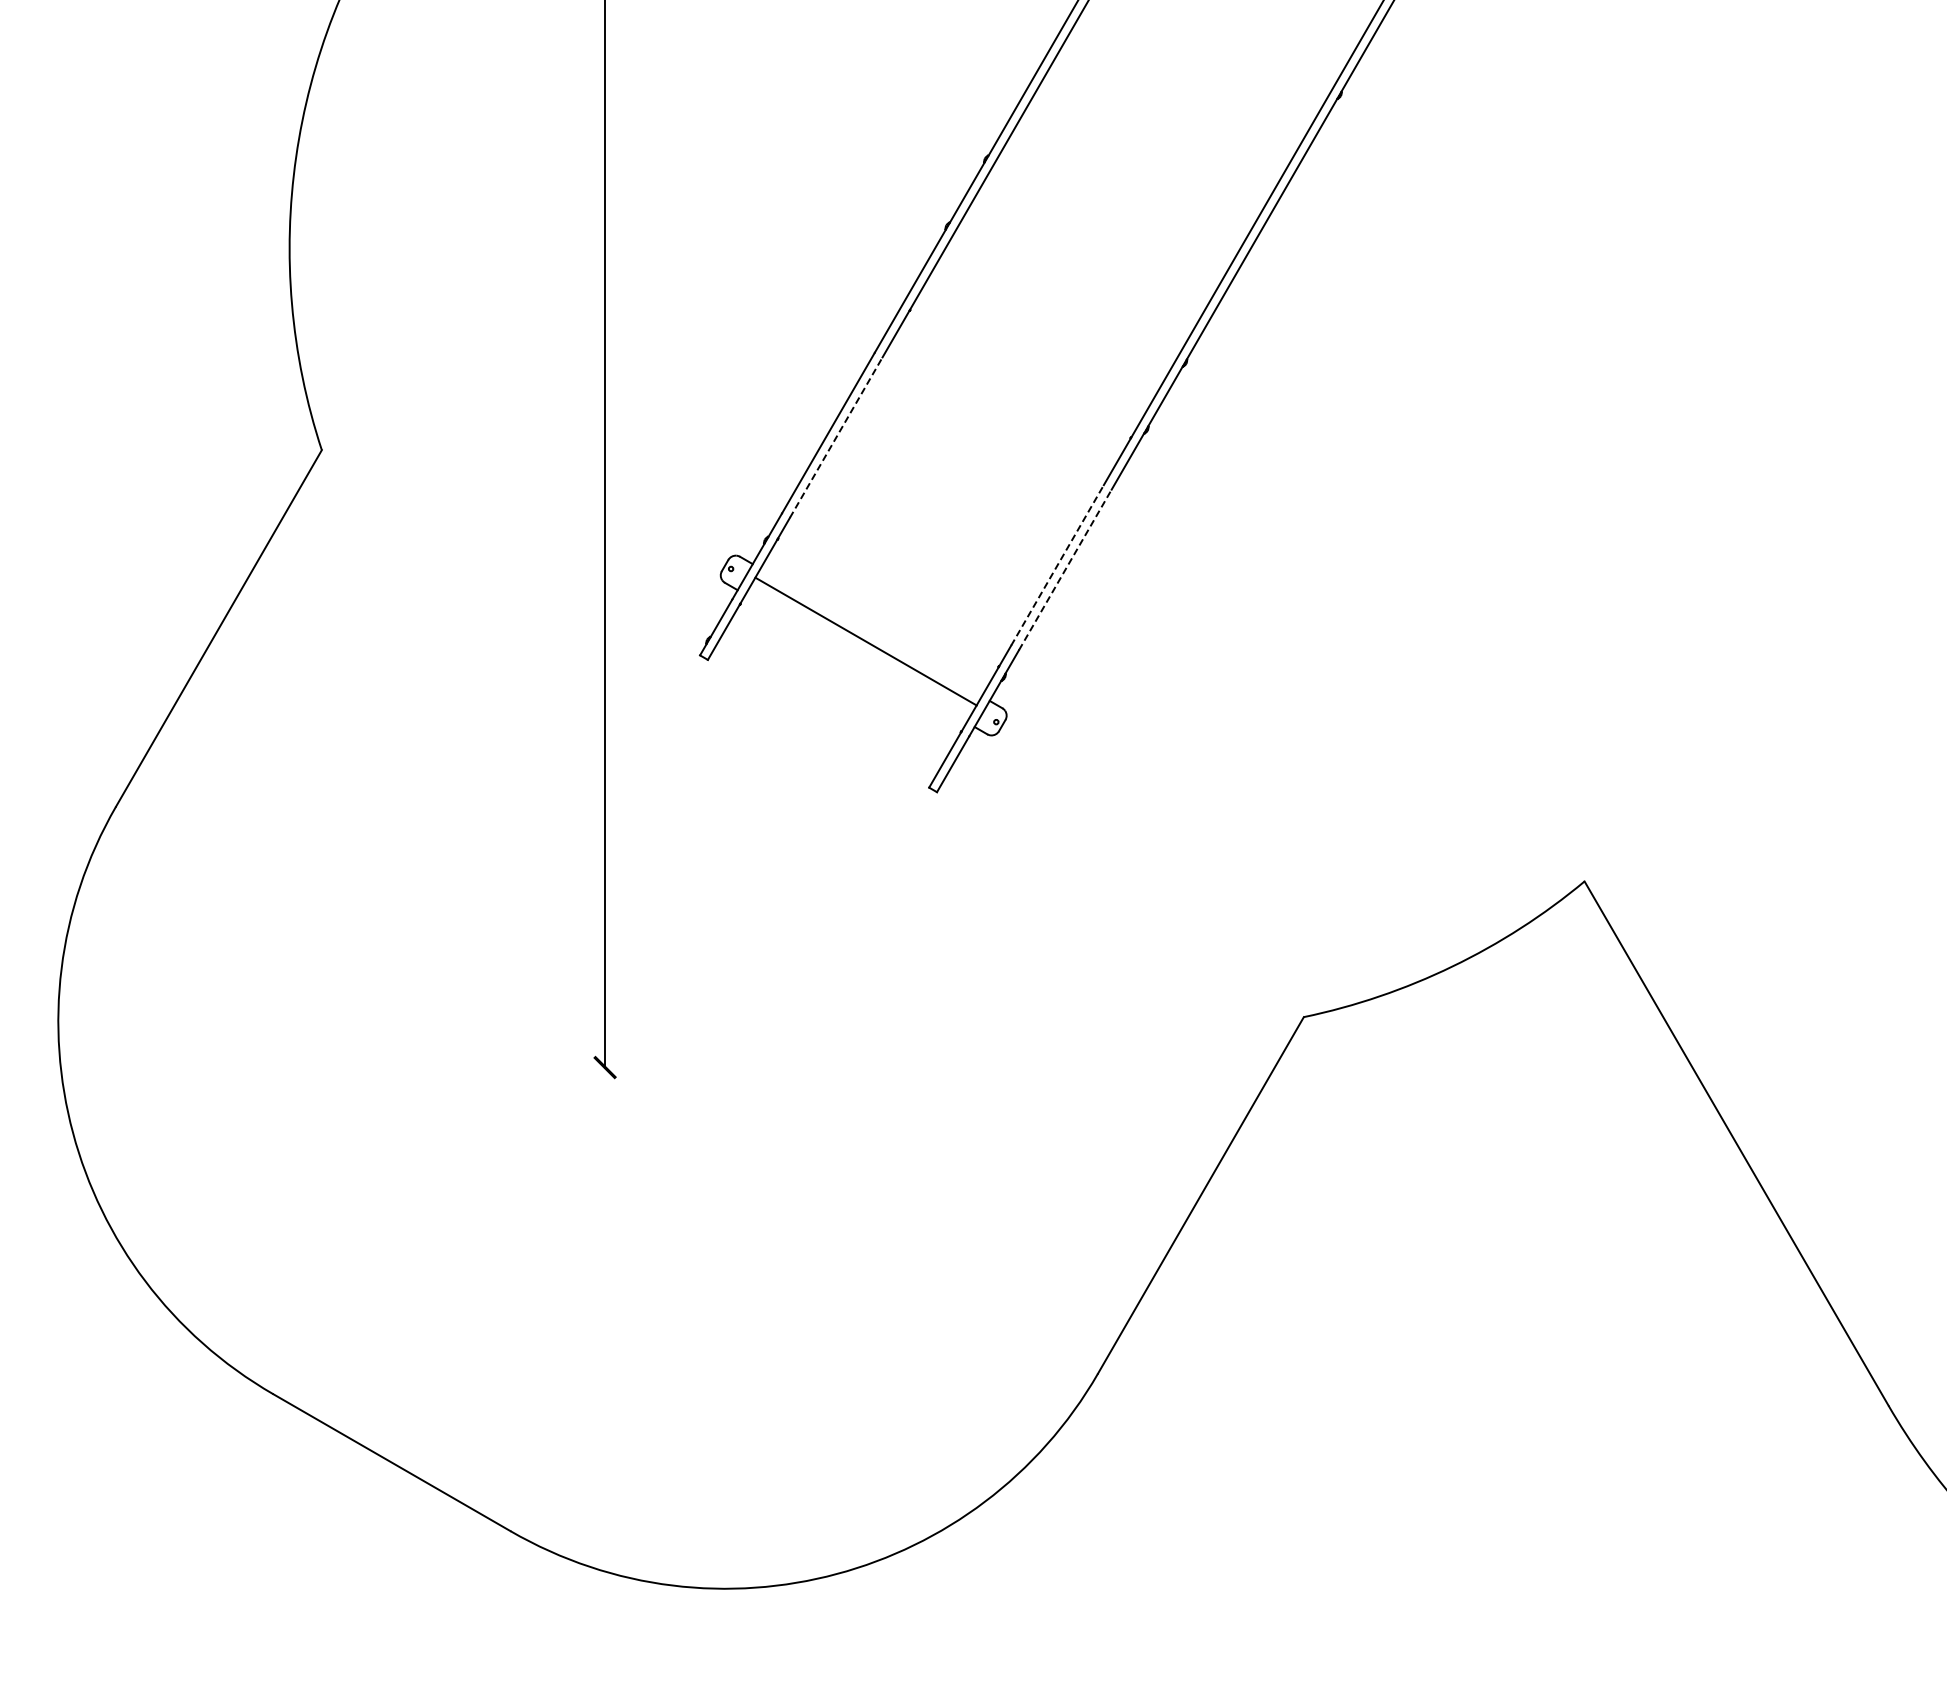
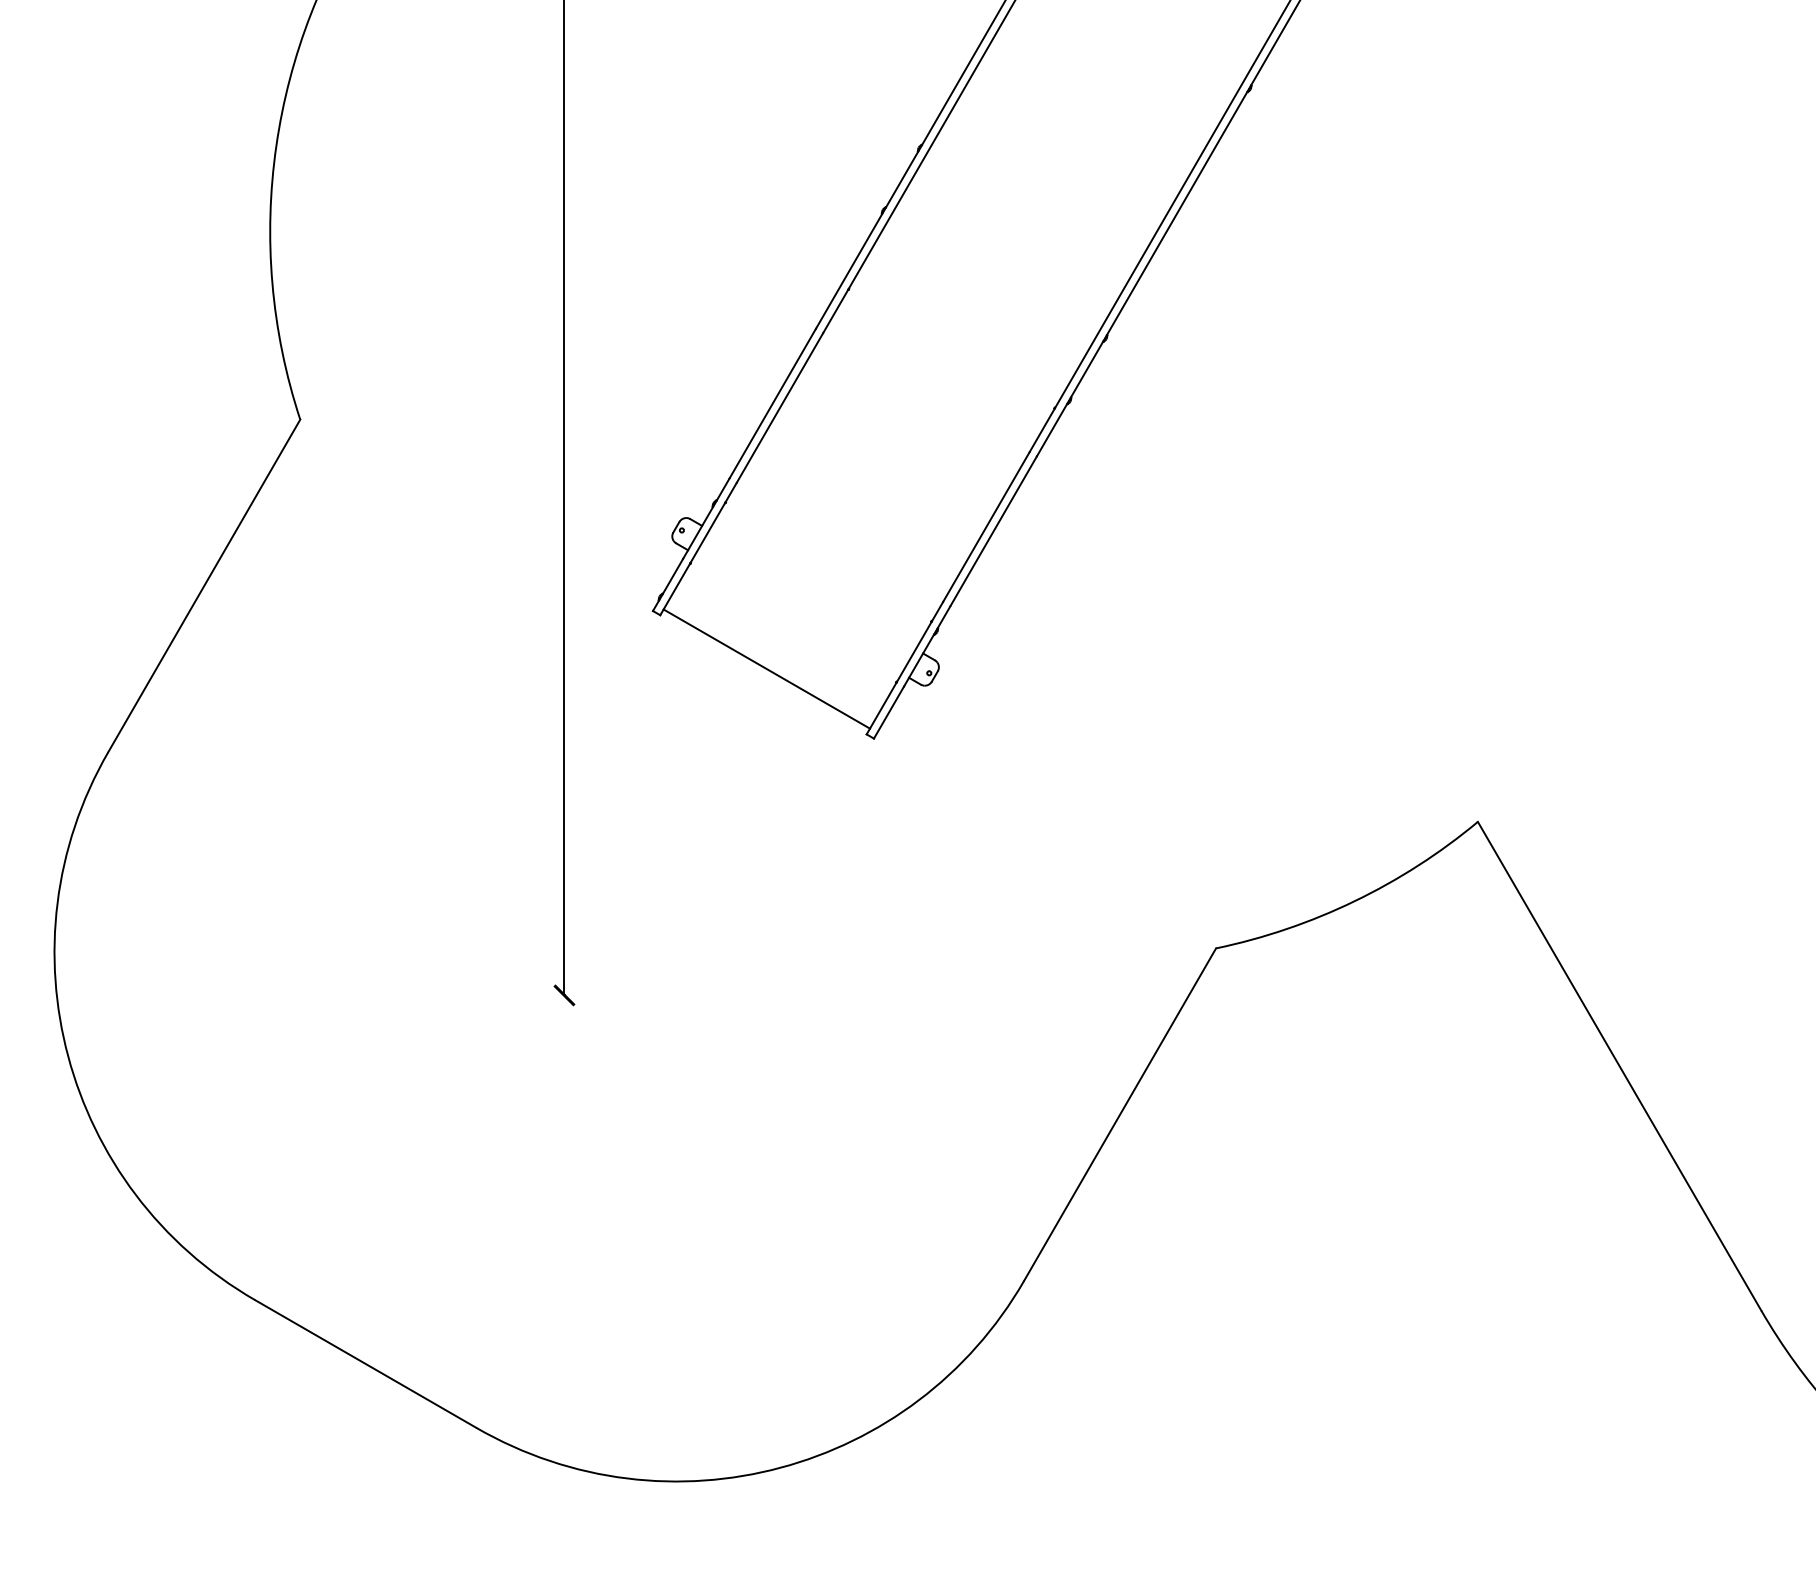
line: (836, 437) -> (780, 407), dashed -> solid
line: (1057, 565) -> (986, 527), dashed -> solid
line: (1065, 569) -> (993, 530), dashed -> solid
line: (865, 641) -> (766, 668), moved

